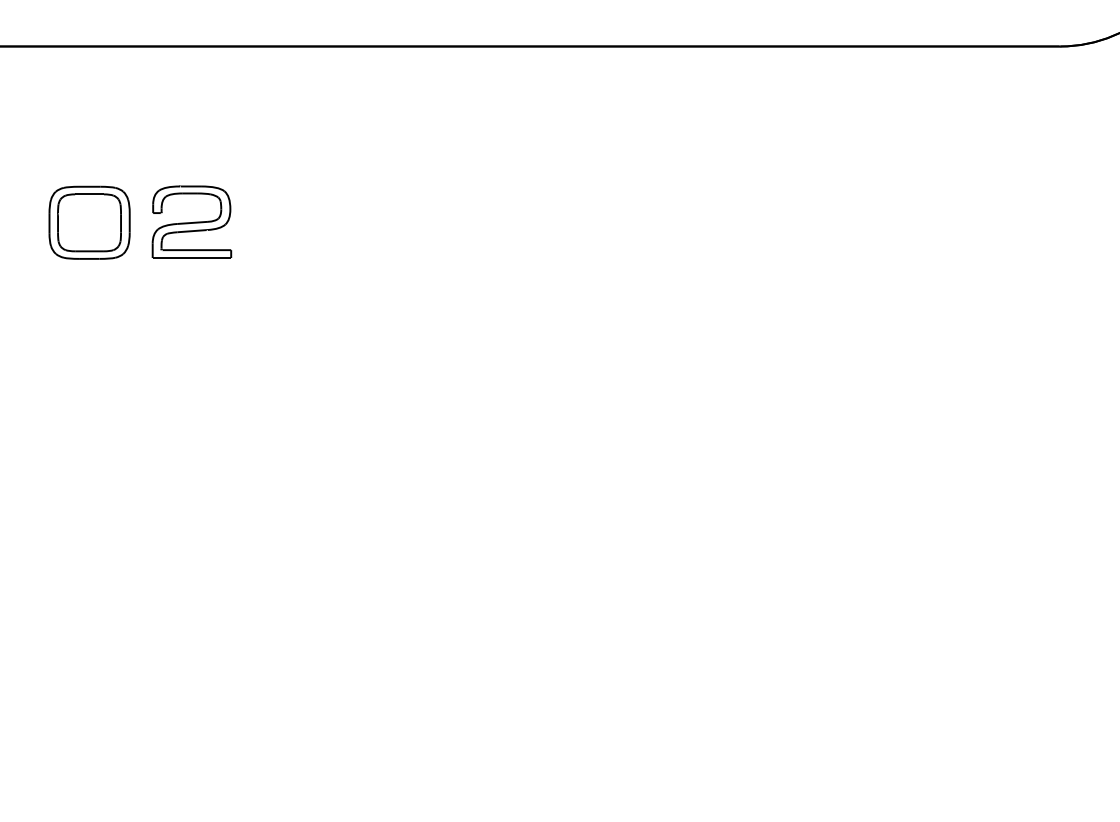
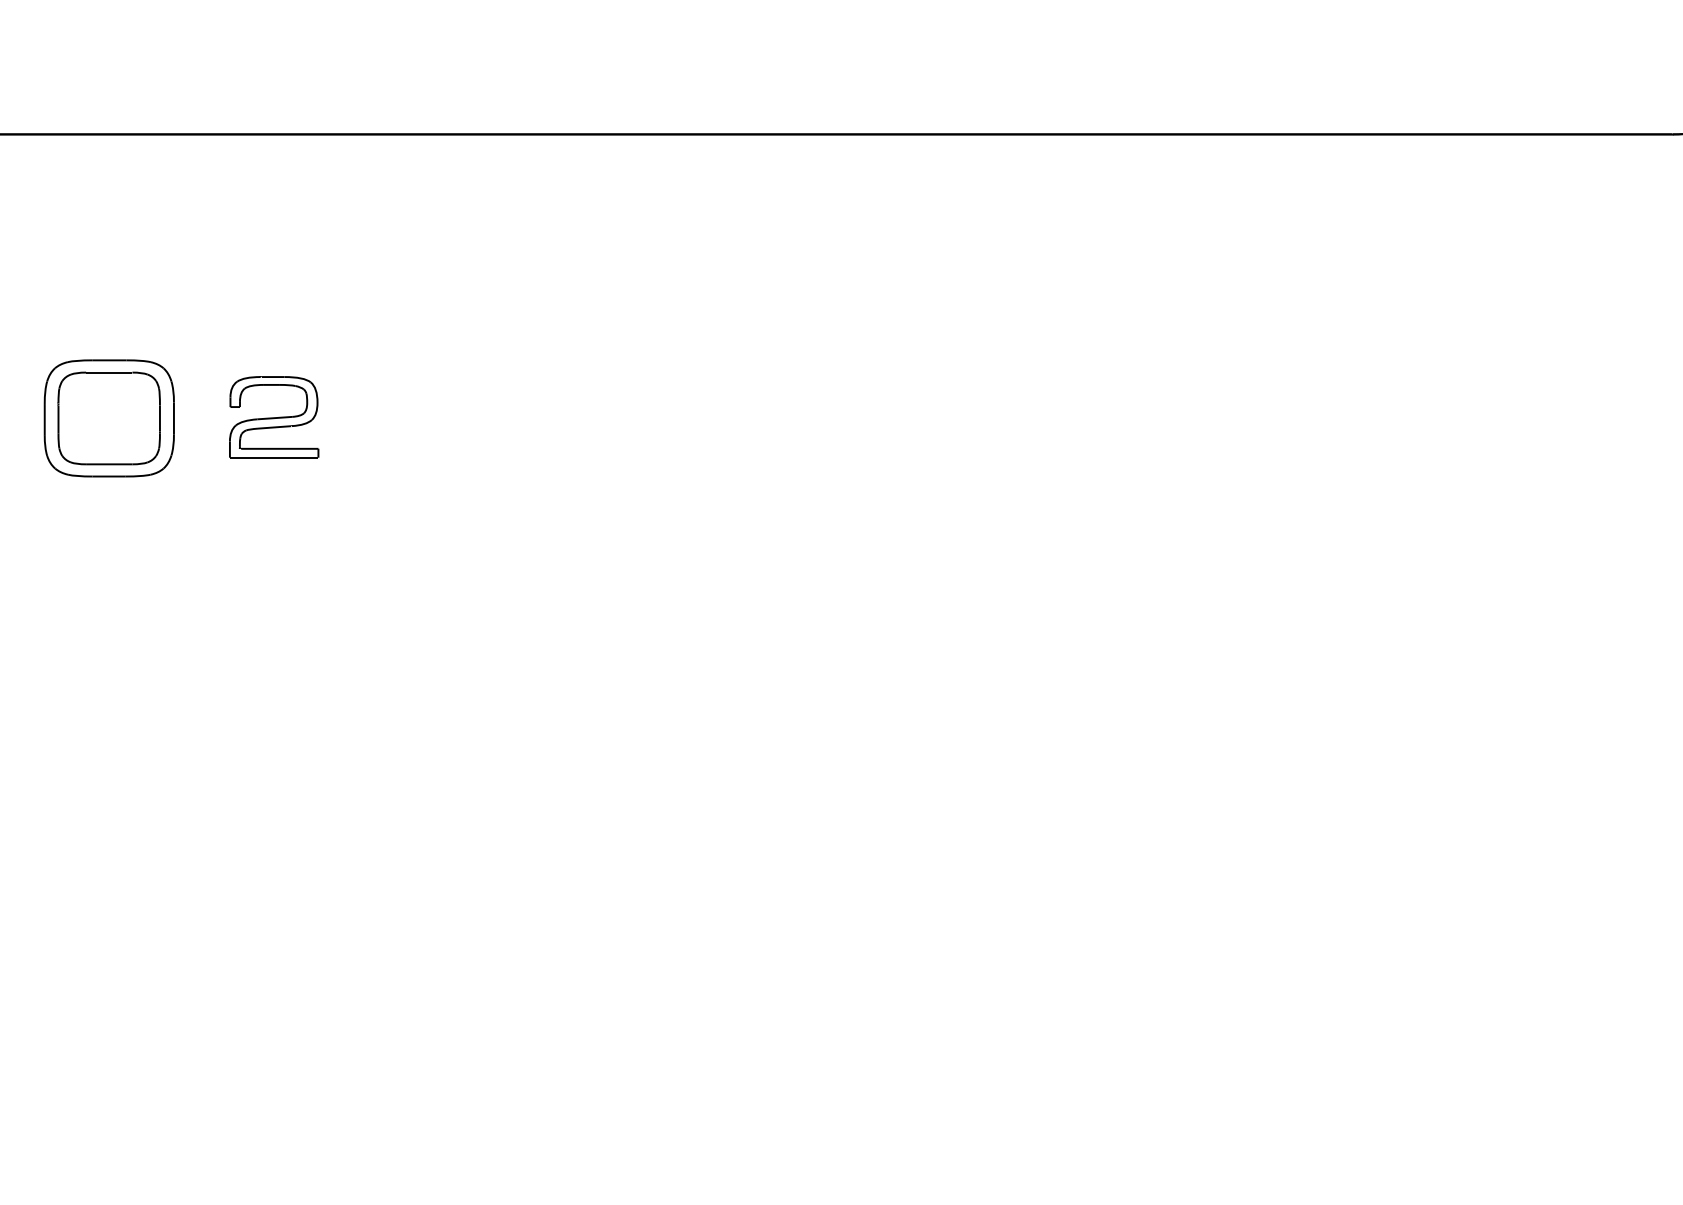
part: (191, 221) -> (273, 416), size x0.7

